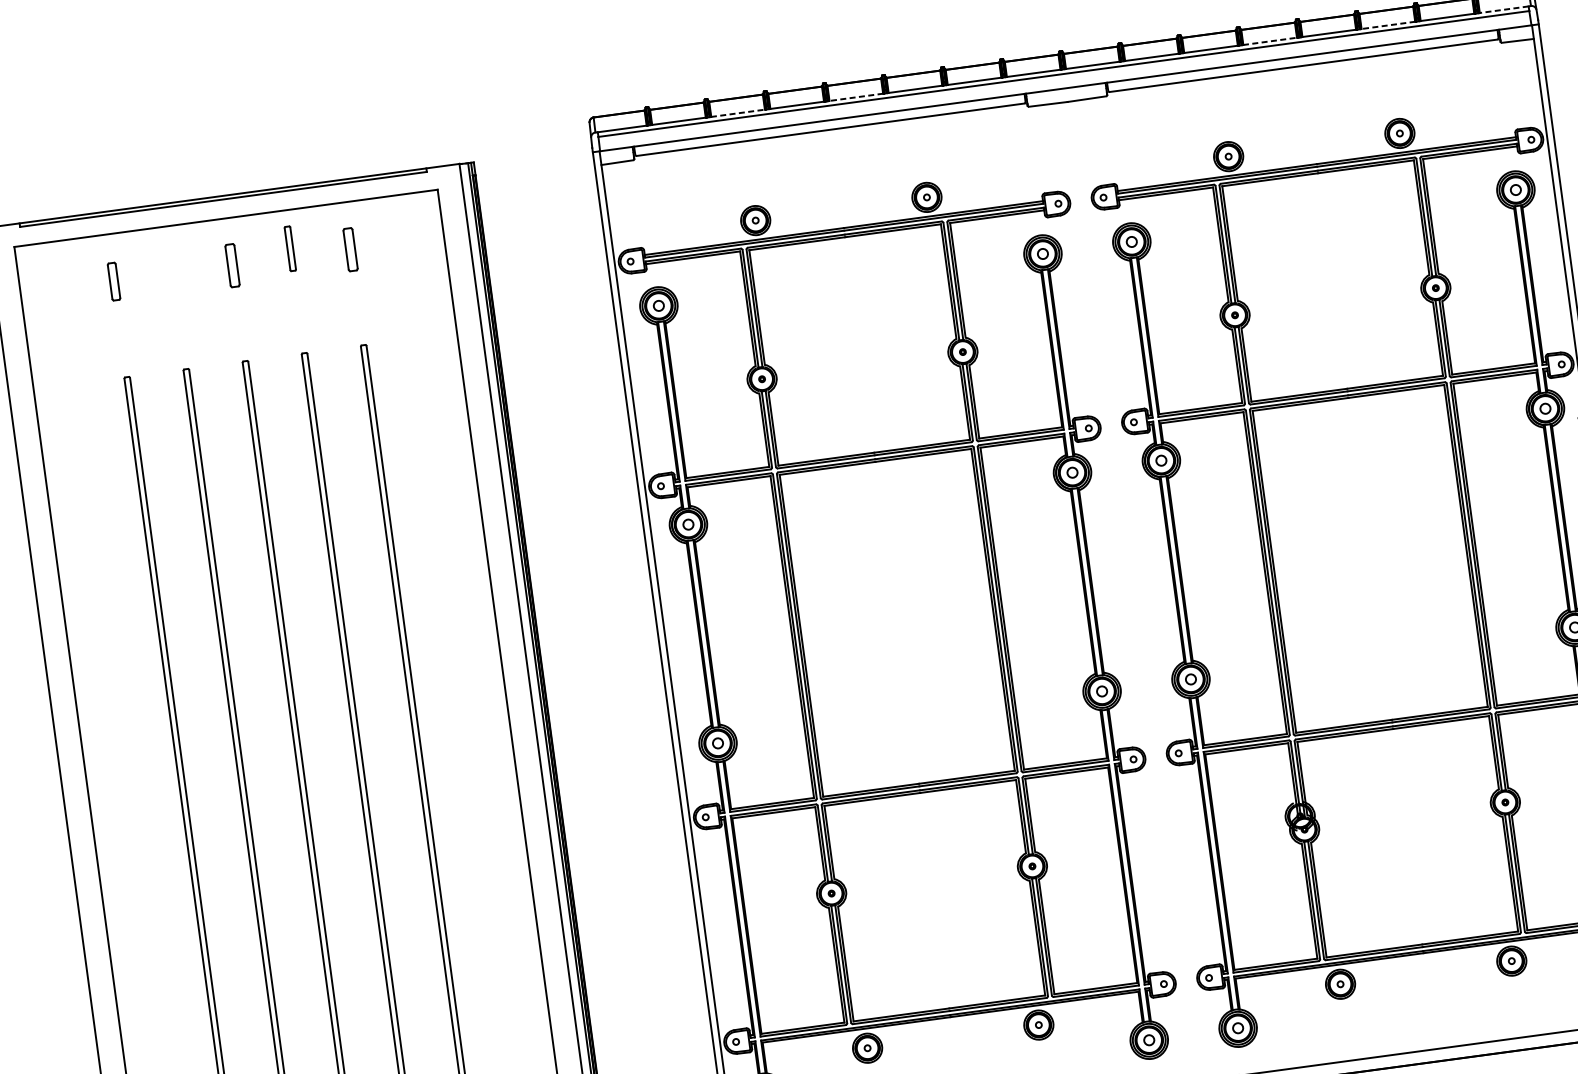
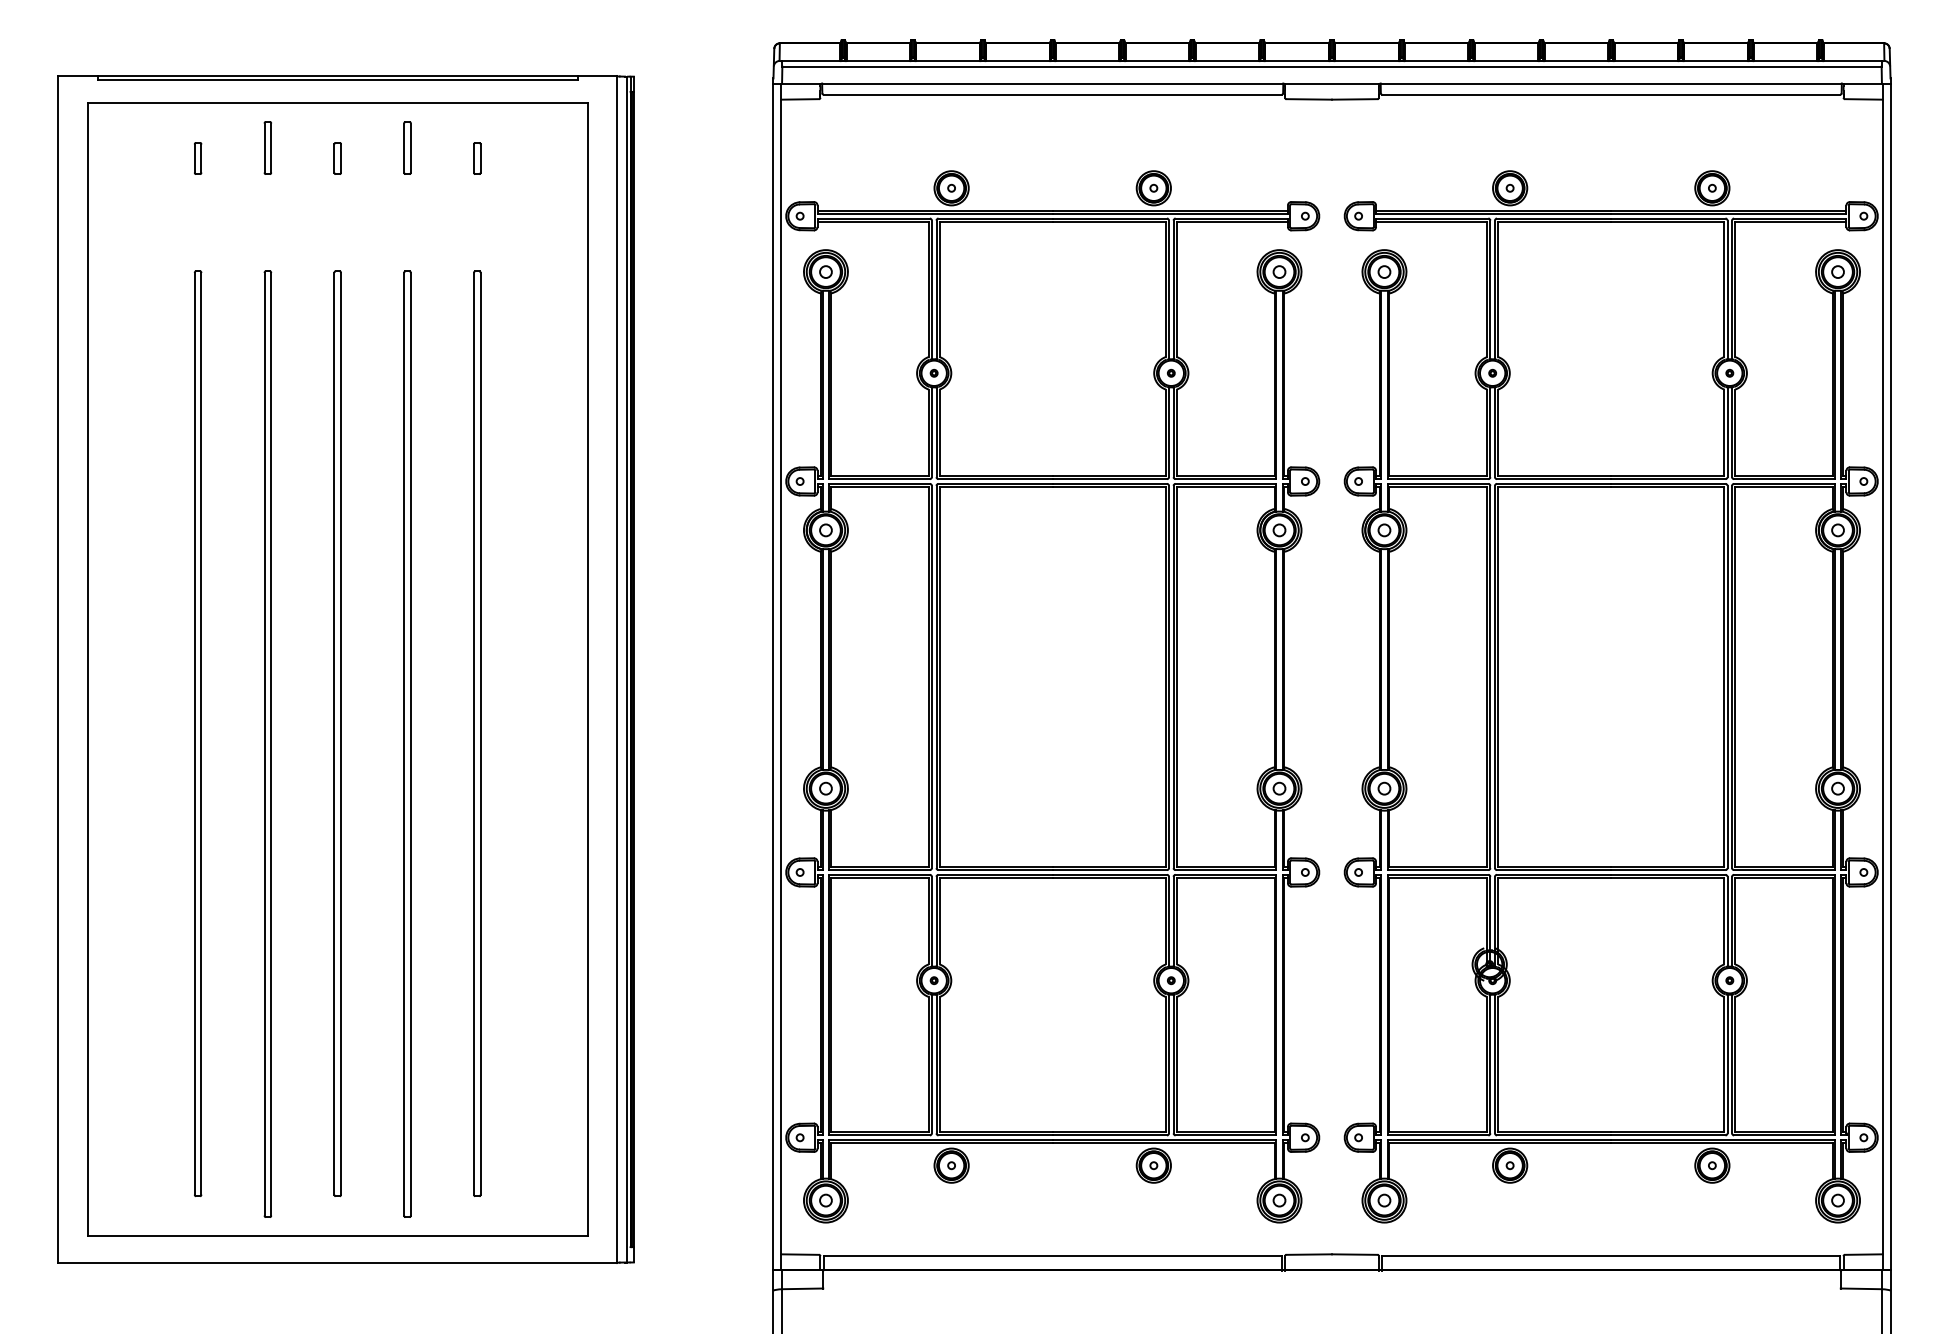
line: (1504, 10) -> (1852, 61), dashed -> solid
line: (1388, 25) -> (1715, 61), dashed -> solid
line: (1270, 41) -> (1576, 61), dashed -> solid
line: (856, 97) -> (1087, 61), dashed -> solid
line: (738, 113) -> (948, 61), dashed -> solid
part: (350, 249) -> (477, 158), size x0.62
part: (171, 264) -> (267, 147), added
part: (232, 265) -> (337, 158), size x0.62
part: (114, 281) -> (198, 158), size x0.71

